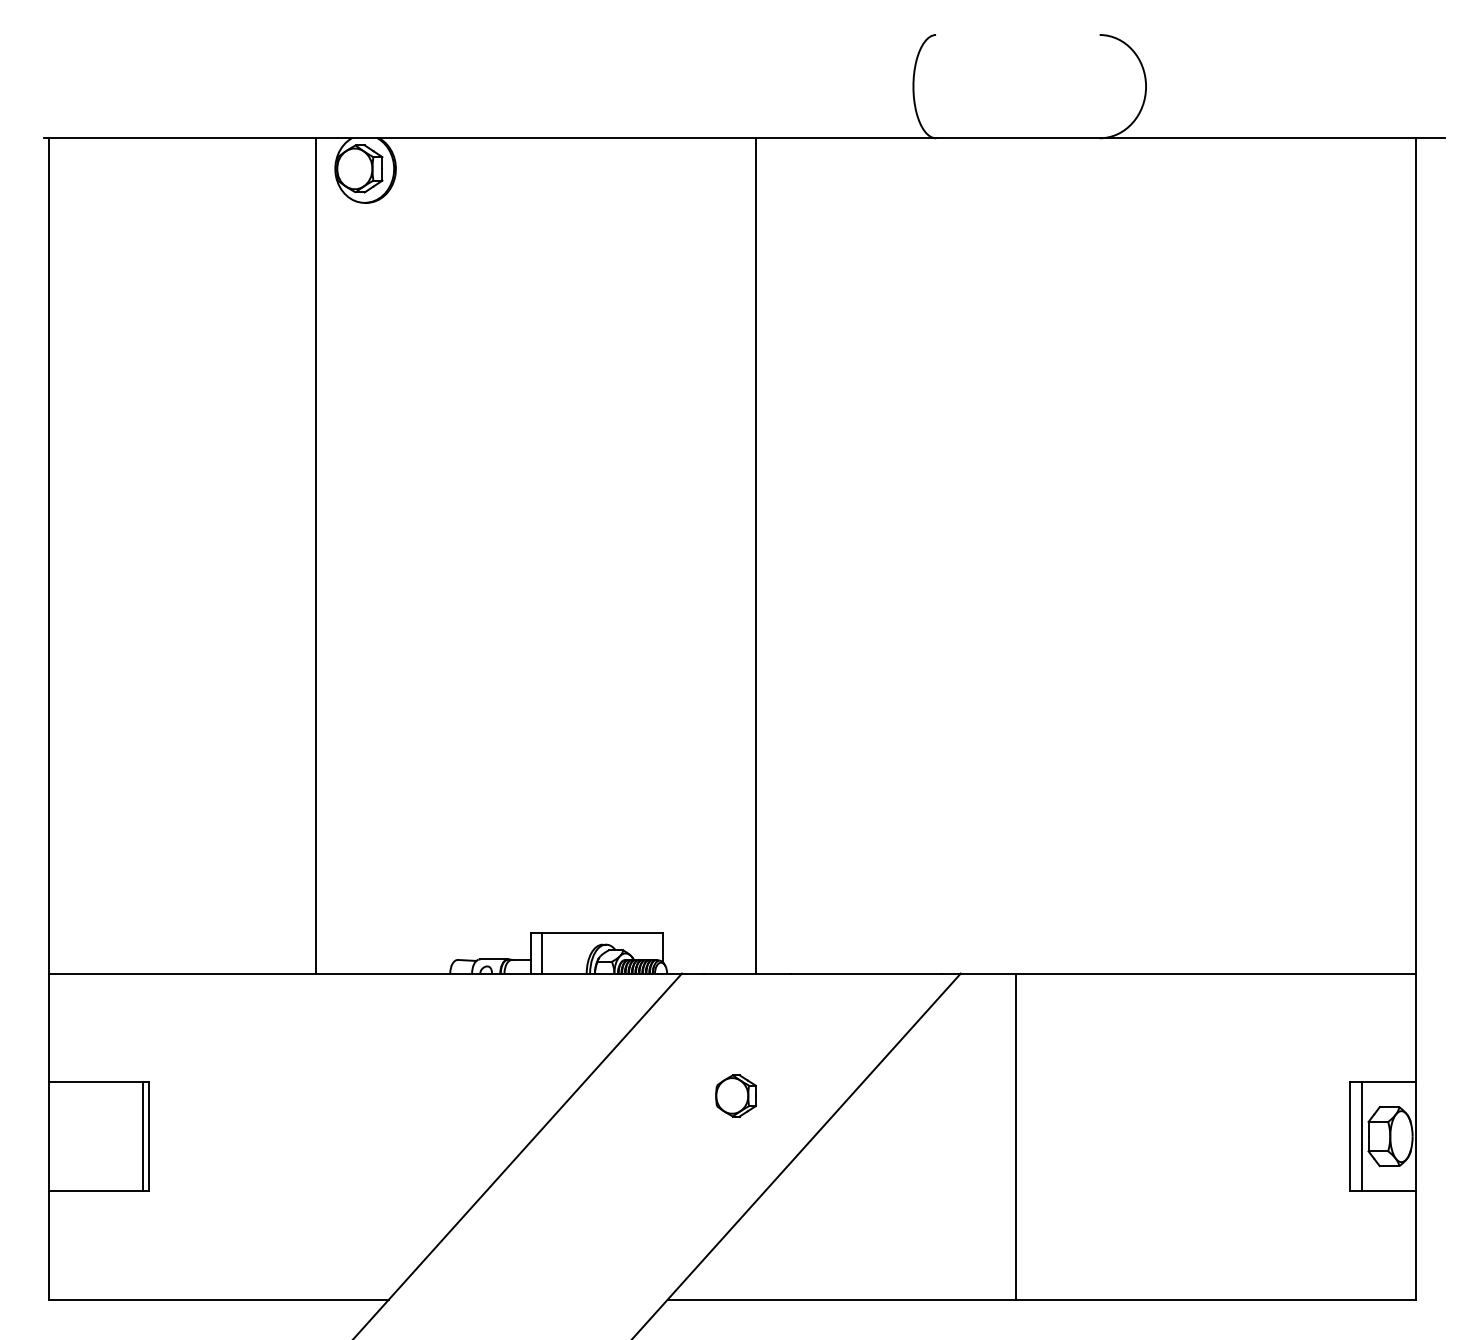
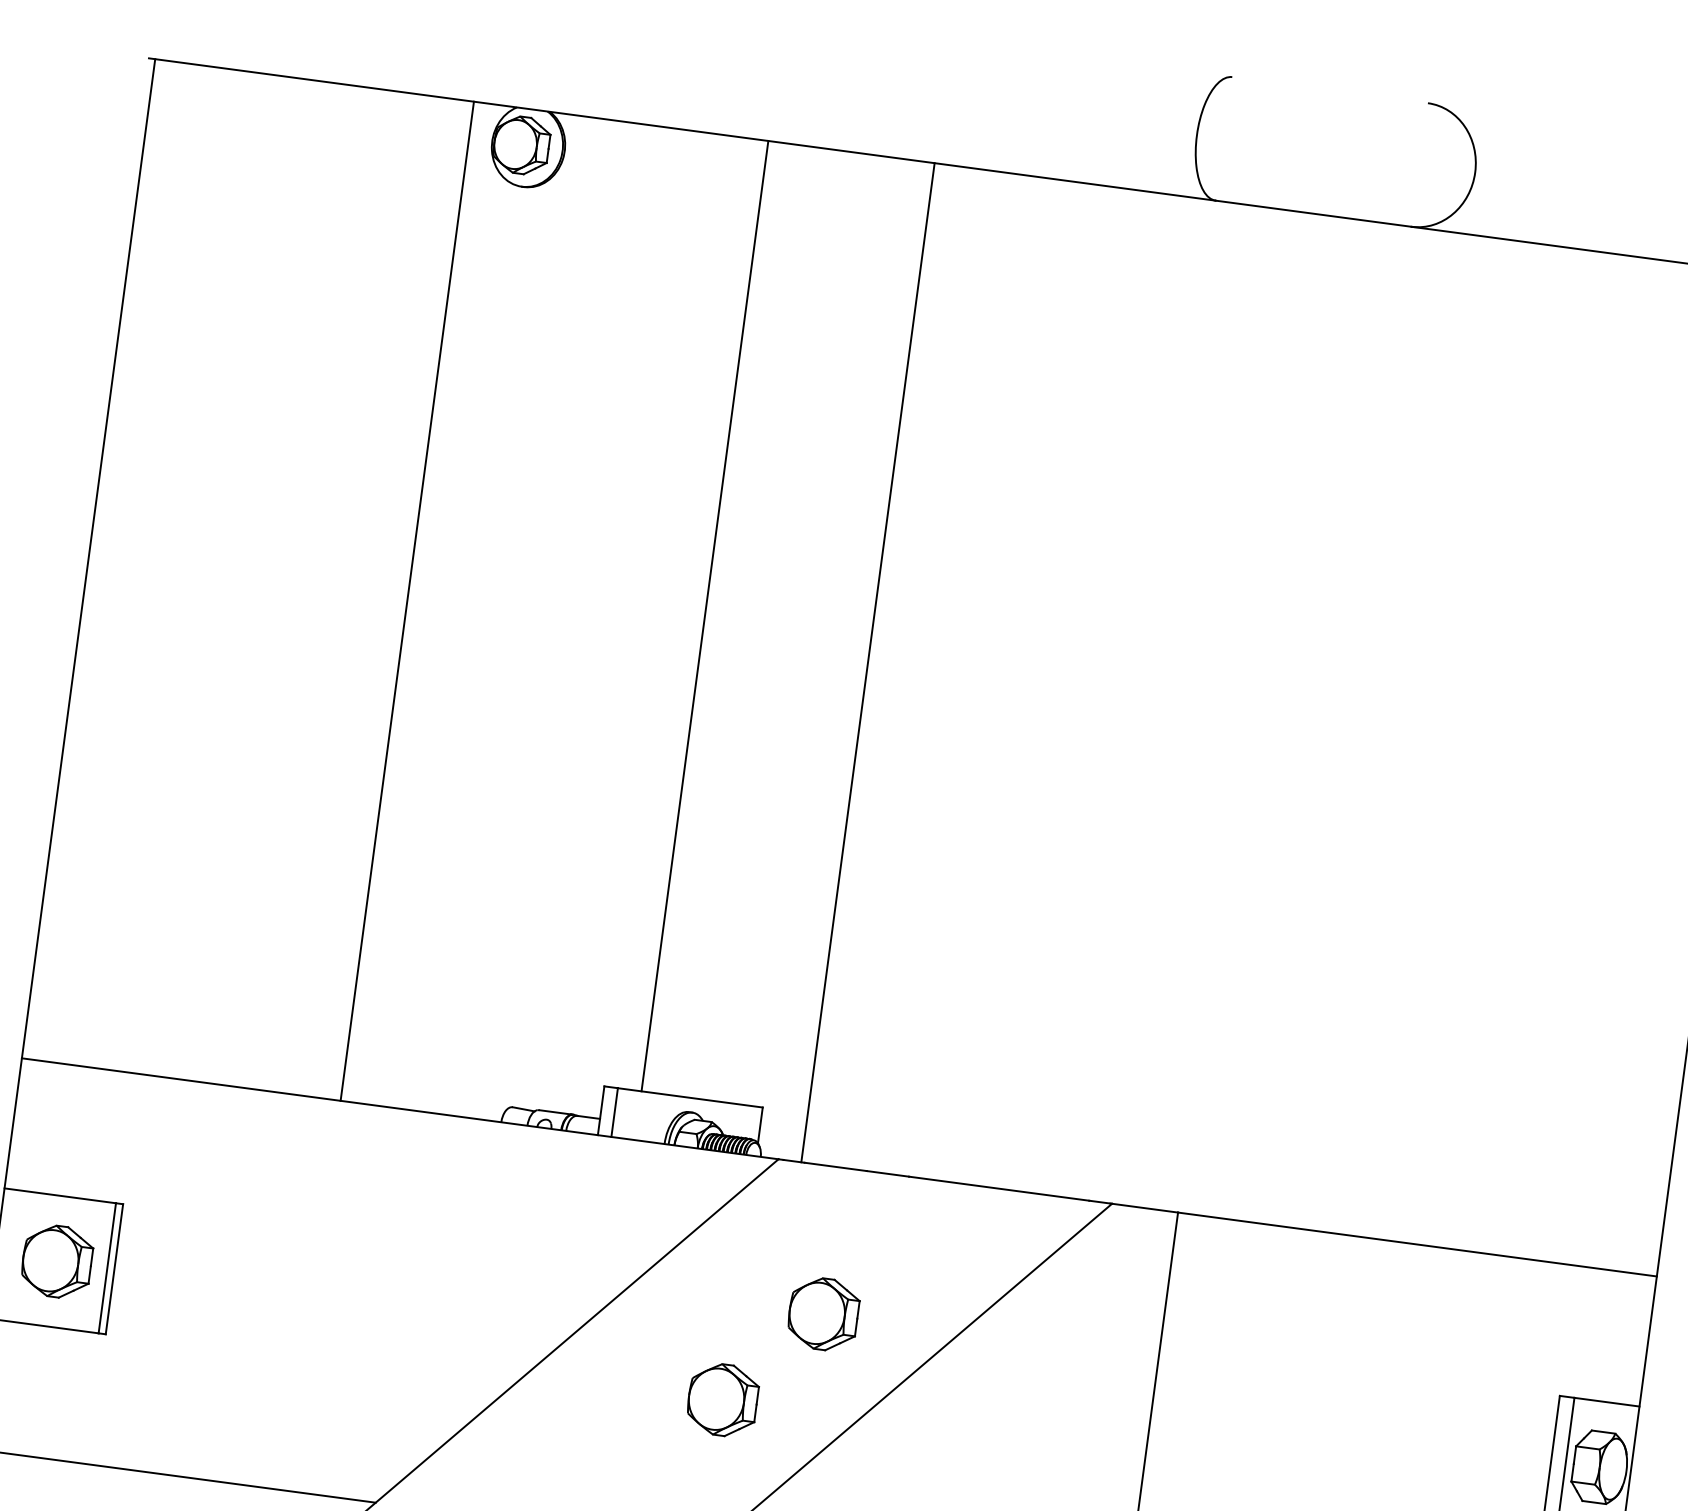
line: (562, 535) -> (705, 616), added
line: (756, 555) -> (868, 662), moved
part: (735, 1095) -> (823, 1313), size x1.43
part: (100, 1136) -> (56, 1261), added
part: (662, 1177) -> (722, 1400), added

